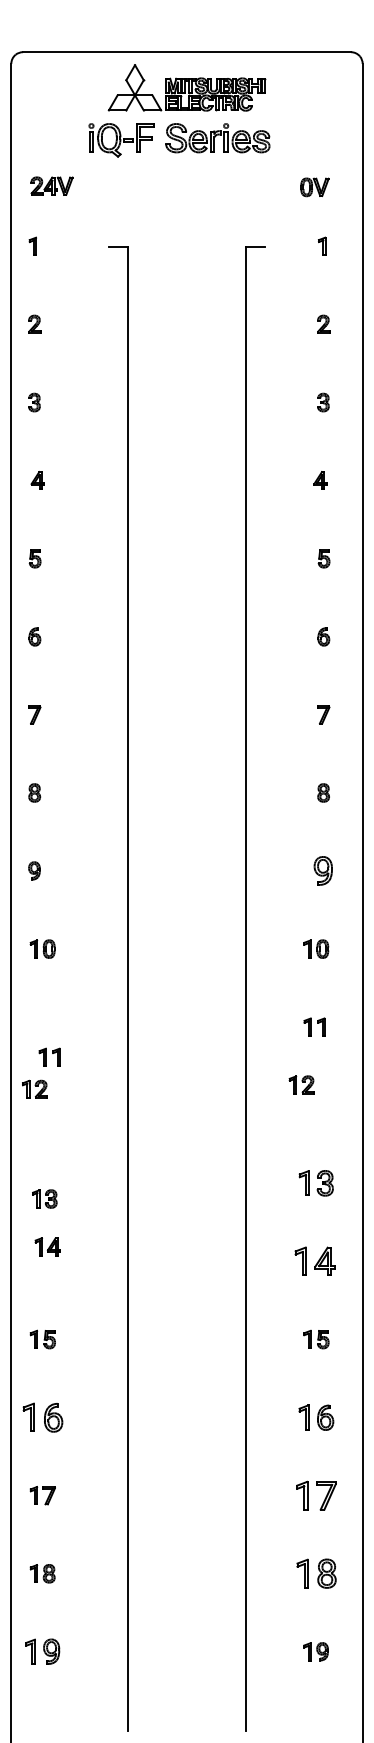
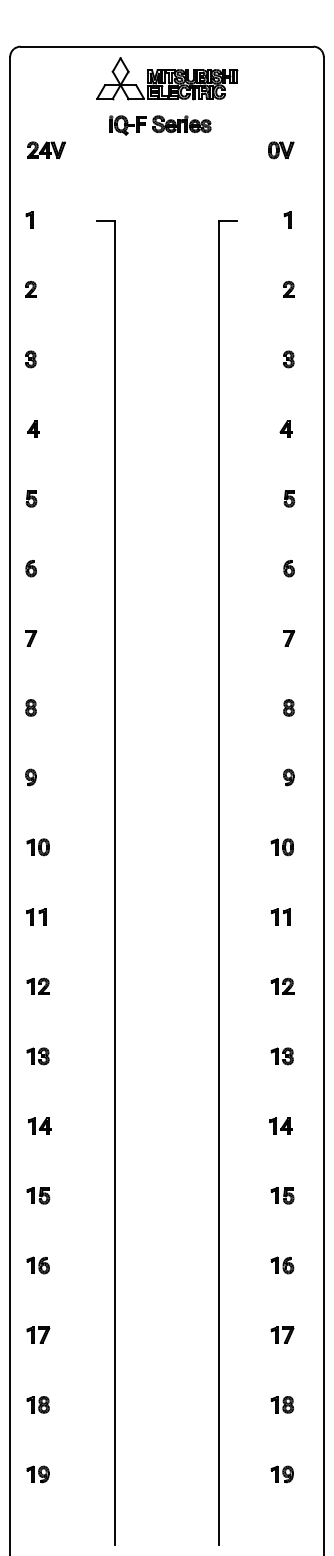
part: (179, 140) -> (160, 125), size x0.62
part: (52, 186) -> (46, 150), moved
part: (315, 187) -> (281, 150), moved
part: (323, 870) -> (288, 777), size x0.62
part: (49, 1056) -> (36, 916), moved
part: (301, 1083) -> (282, 985), moved
part: (34, 1088) -> (37, 985), moved
part: (315, 1183) -> (281, 1056), size x0.71
part: (44, 1199) -> (37, 1056), moved
part: (47, 1246) -> (39, 1125), moved
part: (314, 1260) -> (280, 1125), size x0.62
part: (41, 1417) -> (37, 1265), size x0.62
part: (316, 1417) -> (282, 1265), size x0.71
part: (316, 1494) -> (282, 1334), size x0.62
part: (315, 1573) -> (281, 1404), size x0.62
part: (41, 1651) -> (37, 1474), size x0.71

